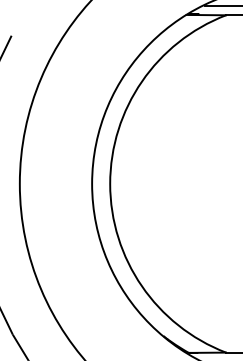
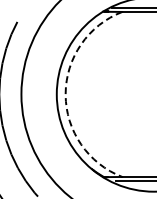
arc: (109, 184) -> (65, 94), solid -> dashed

